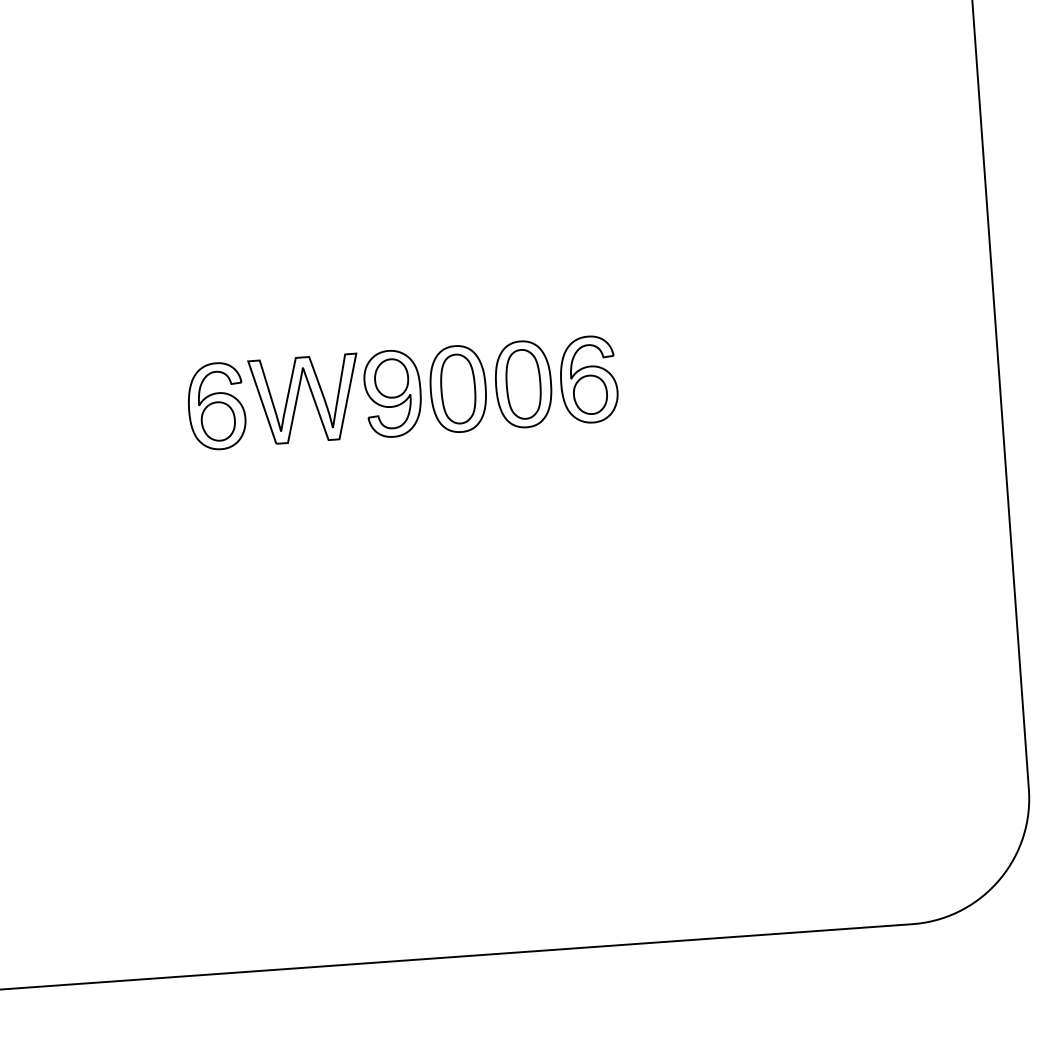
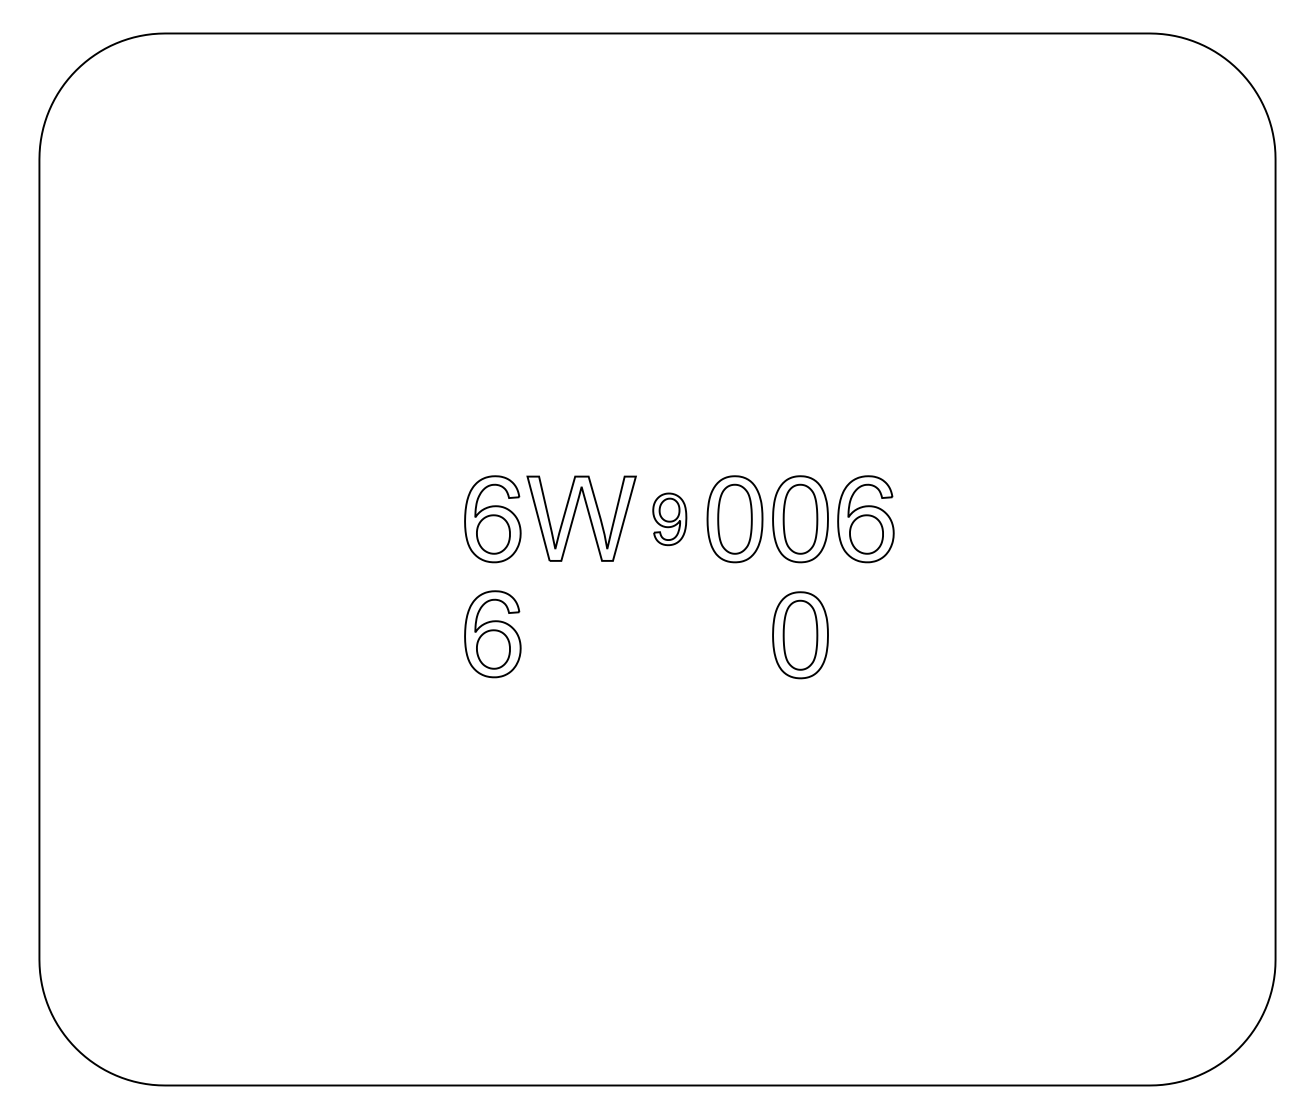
part: (392, 393) -> (669, 519), size x0.6
part: (531, 500) -> (800, 635), added
part: (224, 521) -> (492, 634), added

